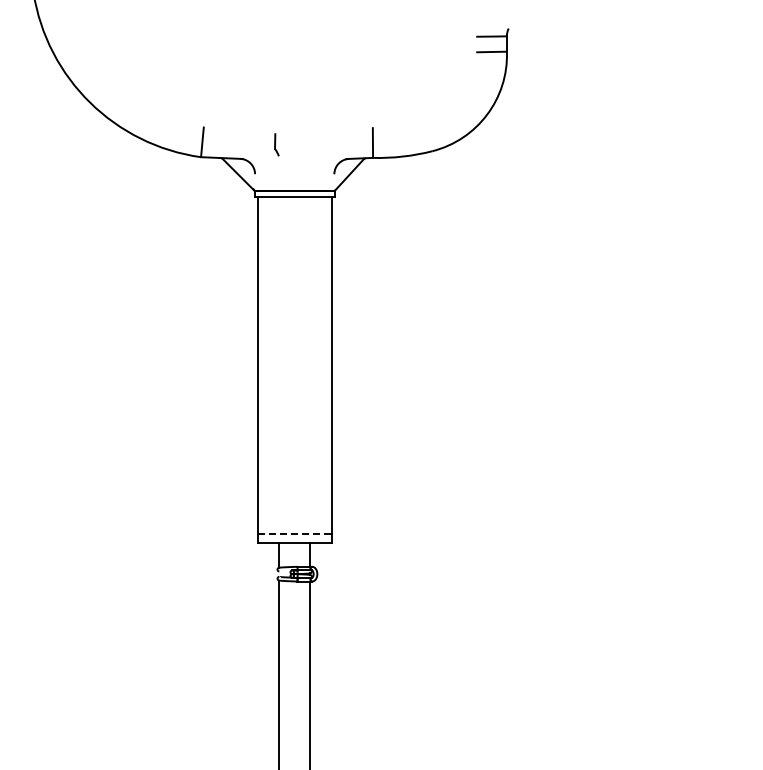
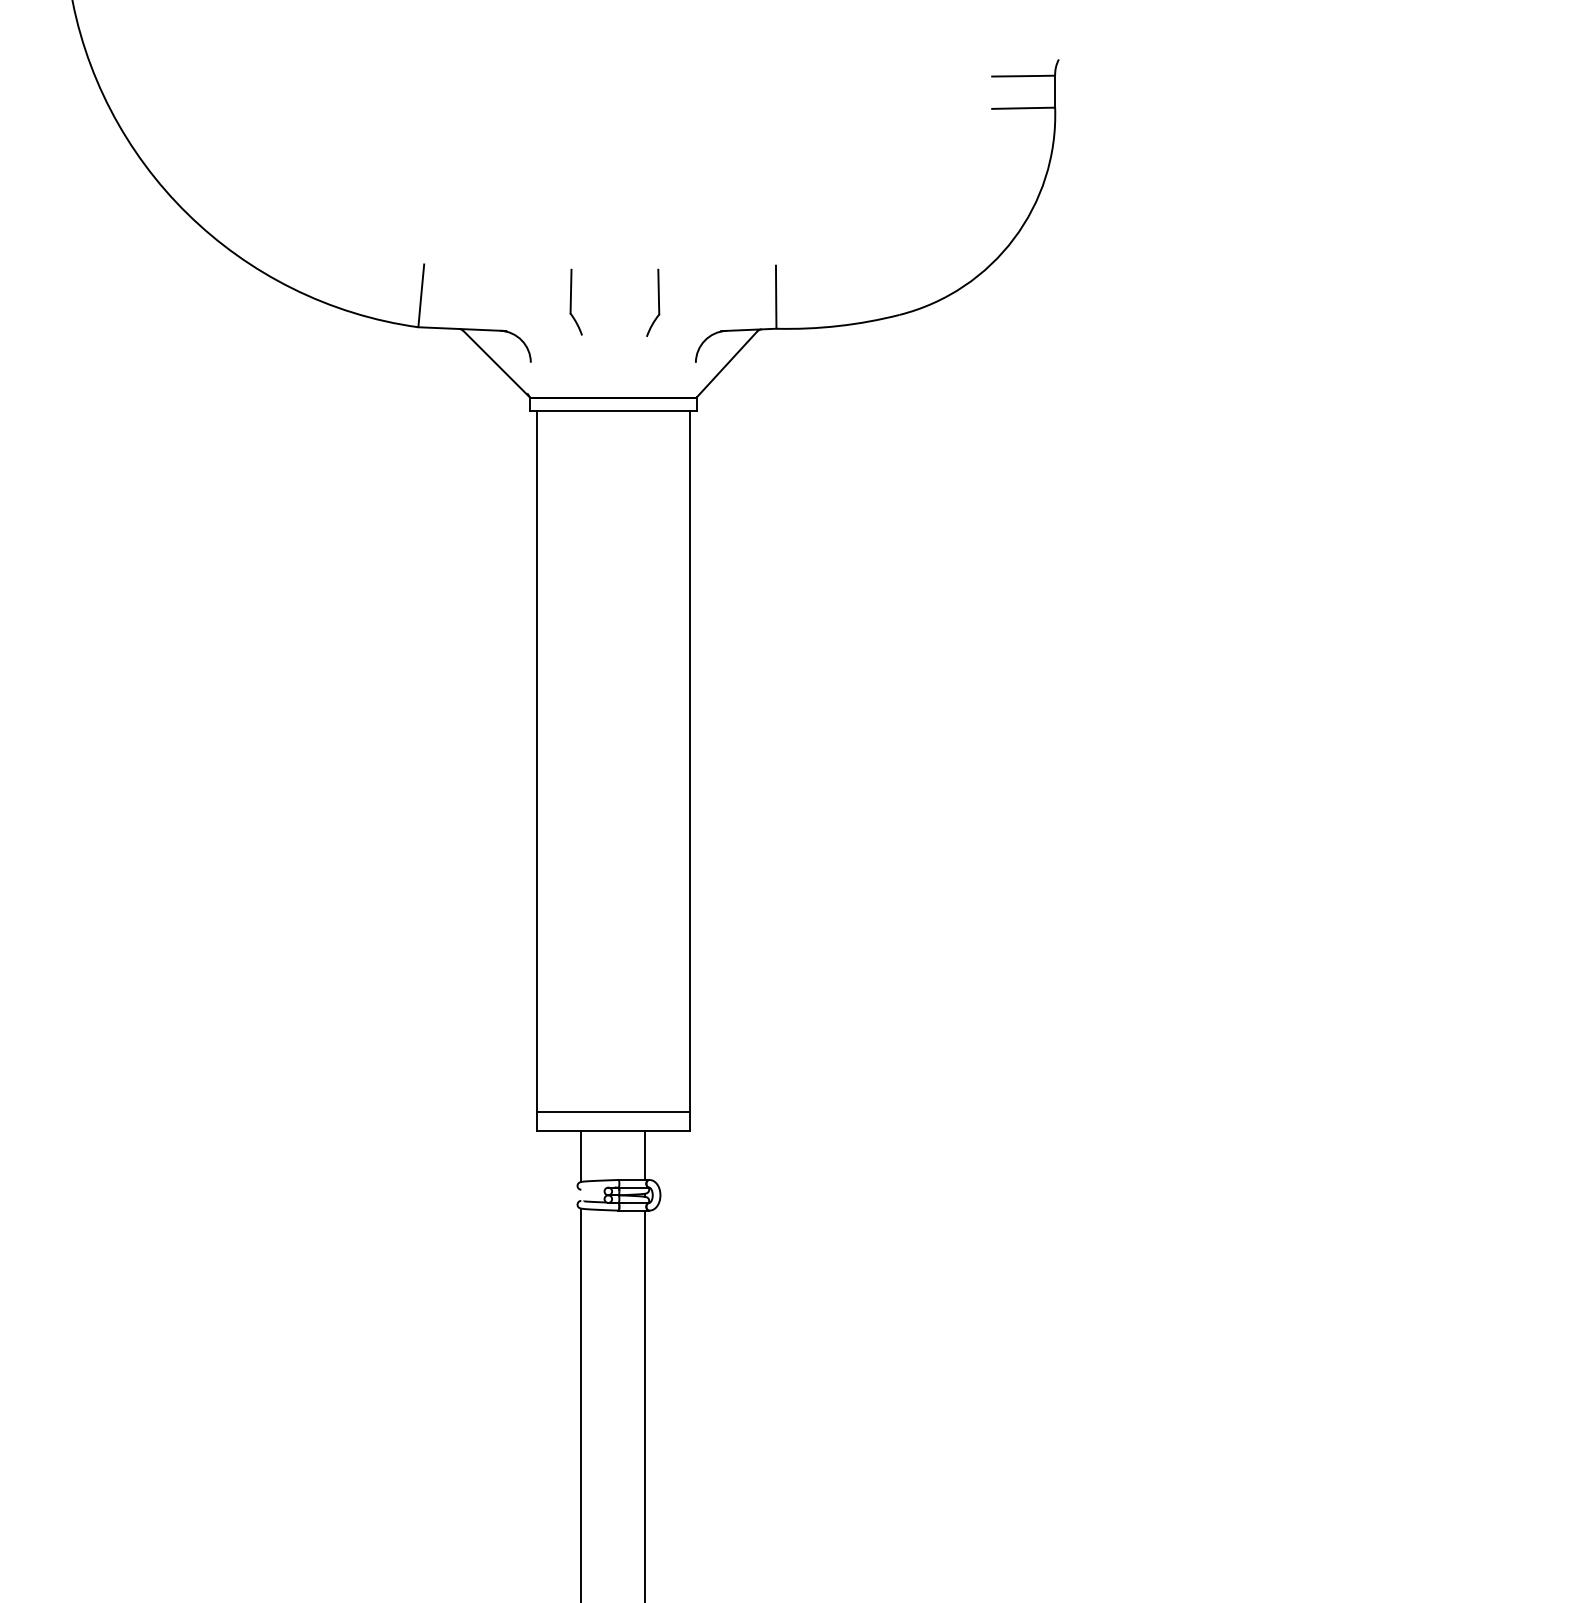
part: (276, 144) -> (575, 300), size x1.43
part: (313, 144) -> (652, 300), added
line: (294, 534) -> (612, 1112), dashed -> solid

